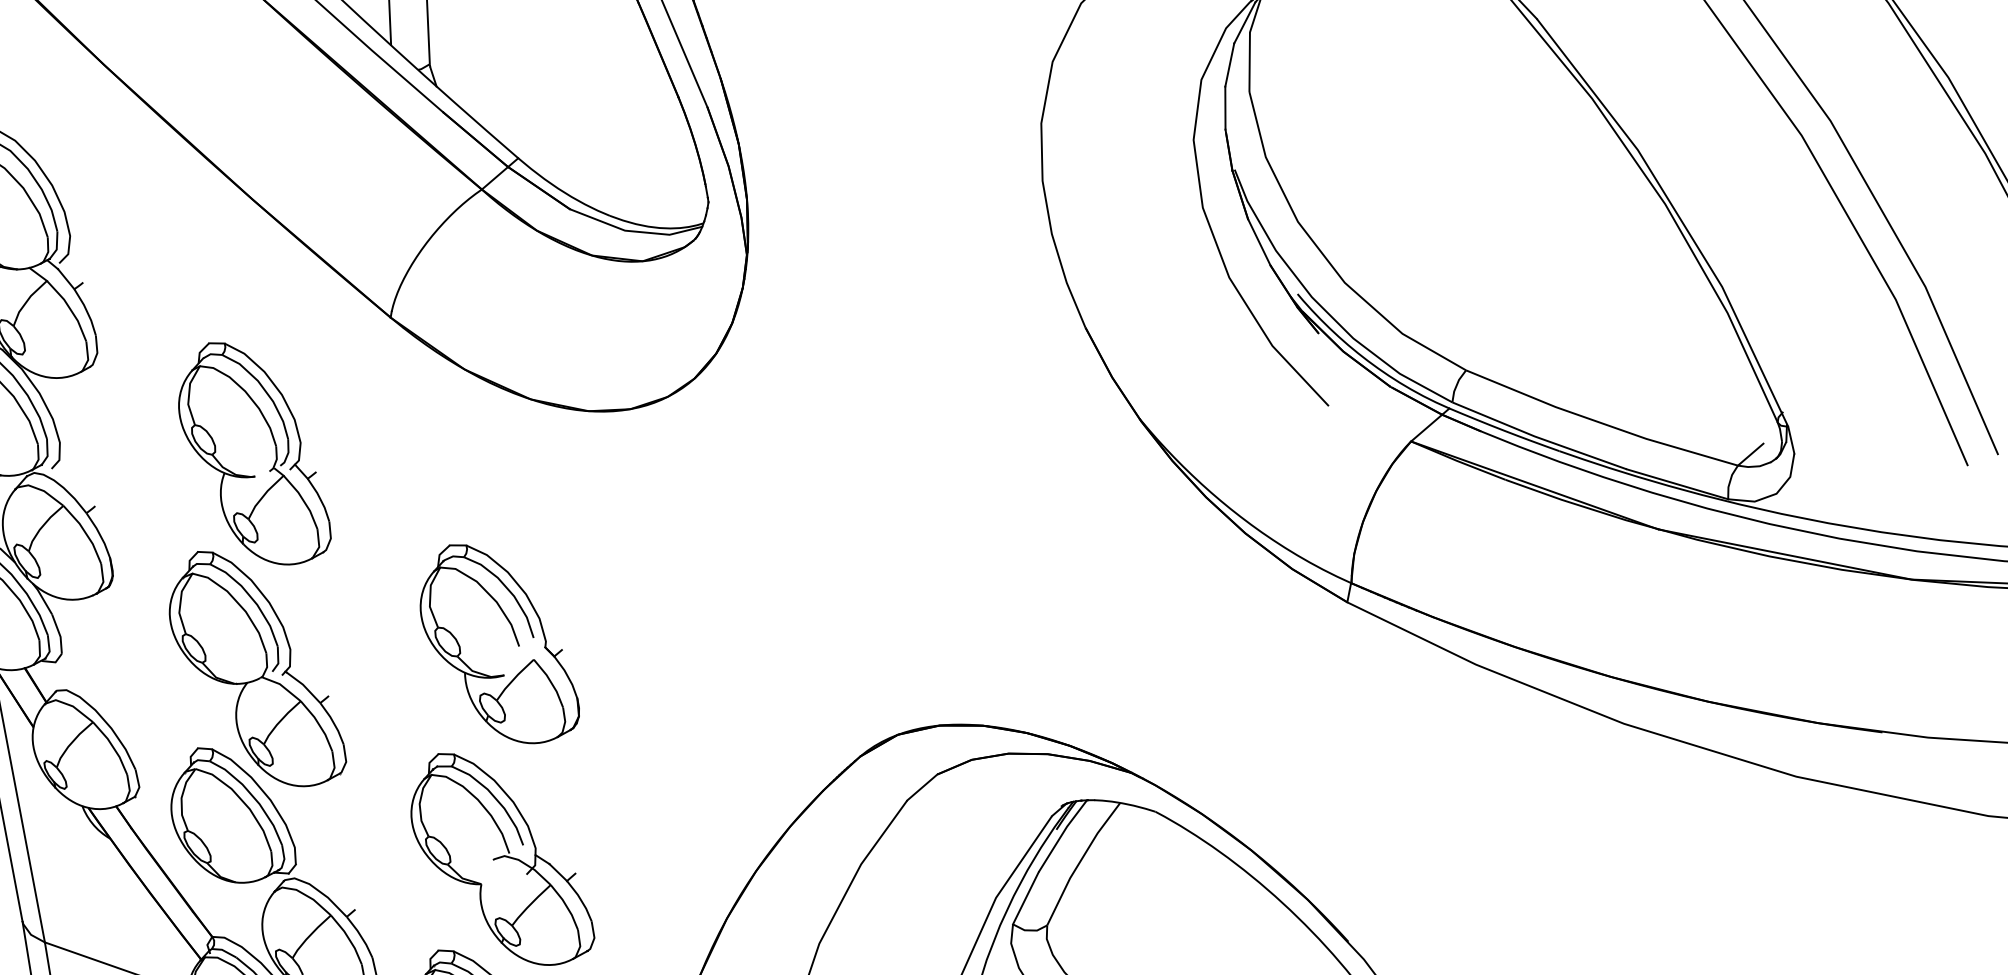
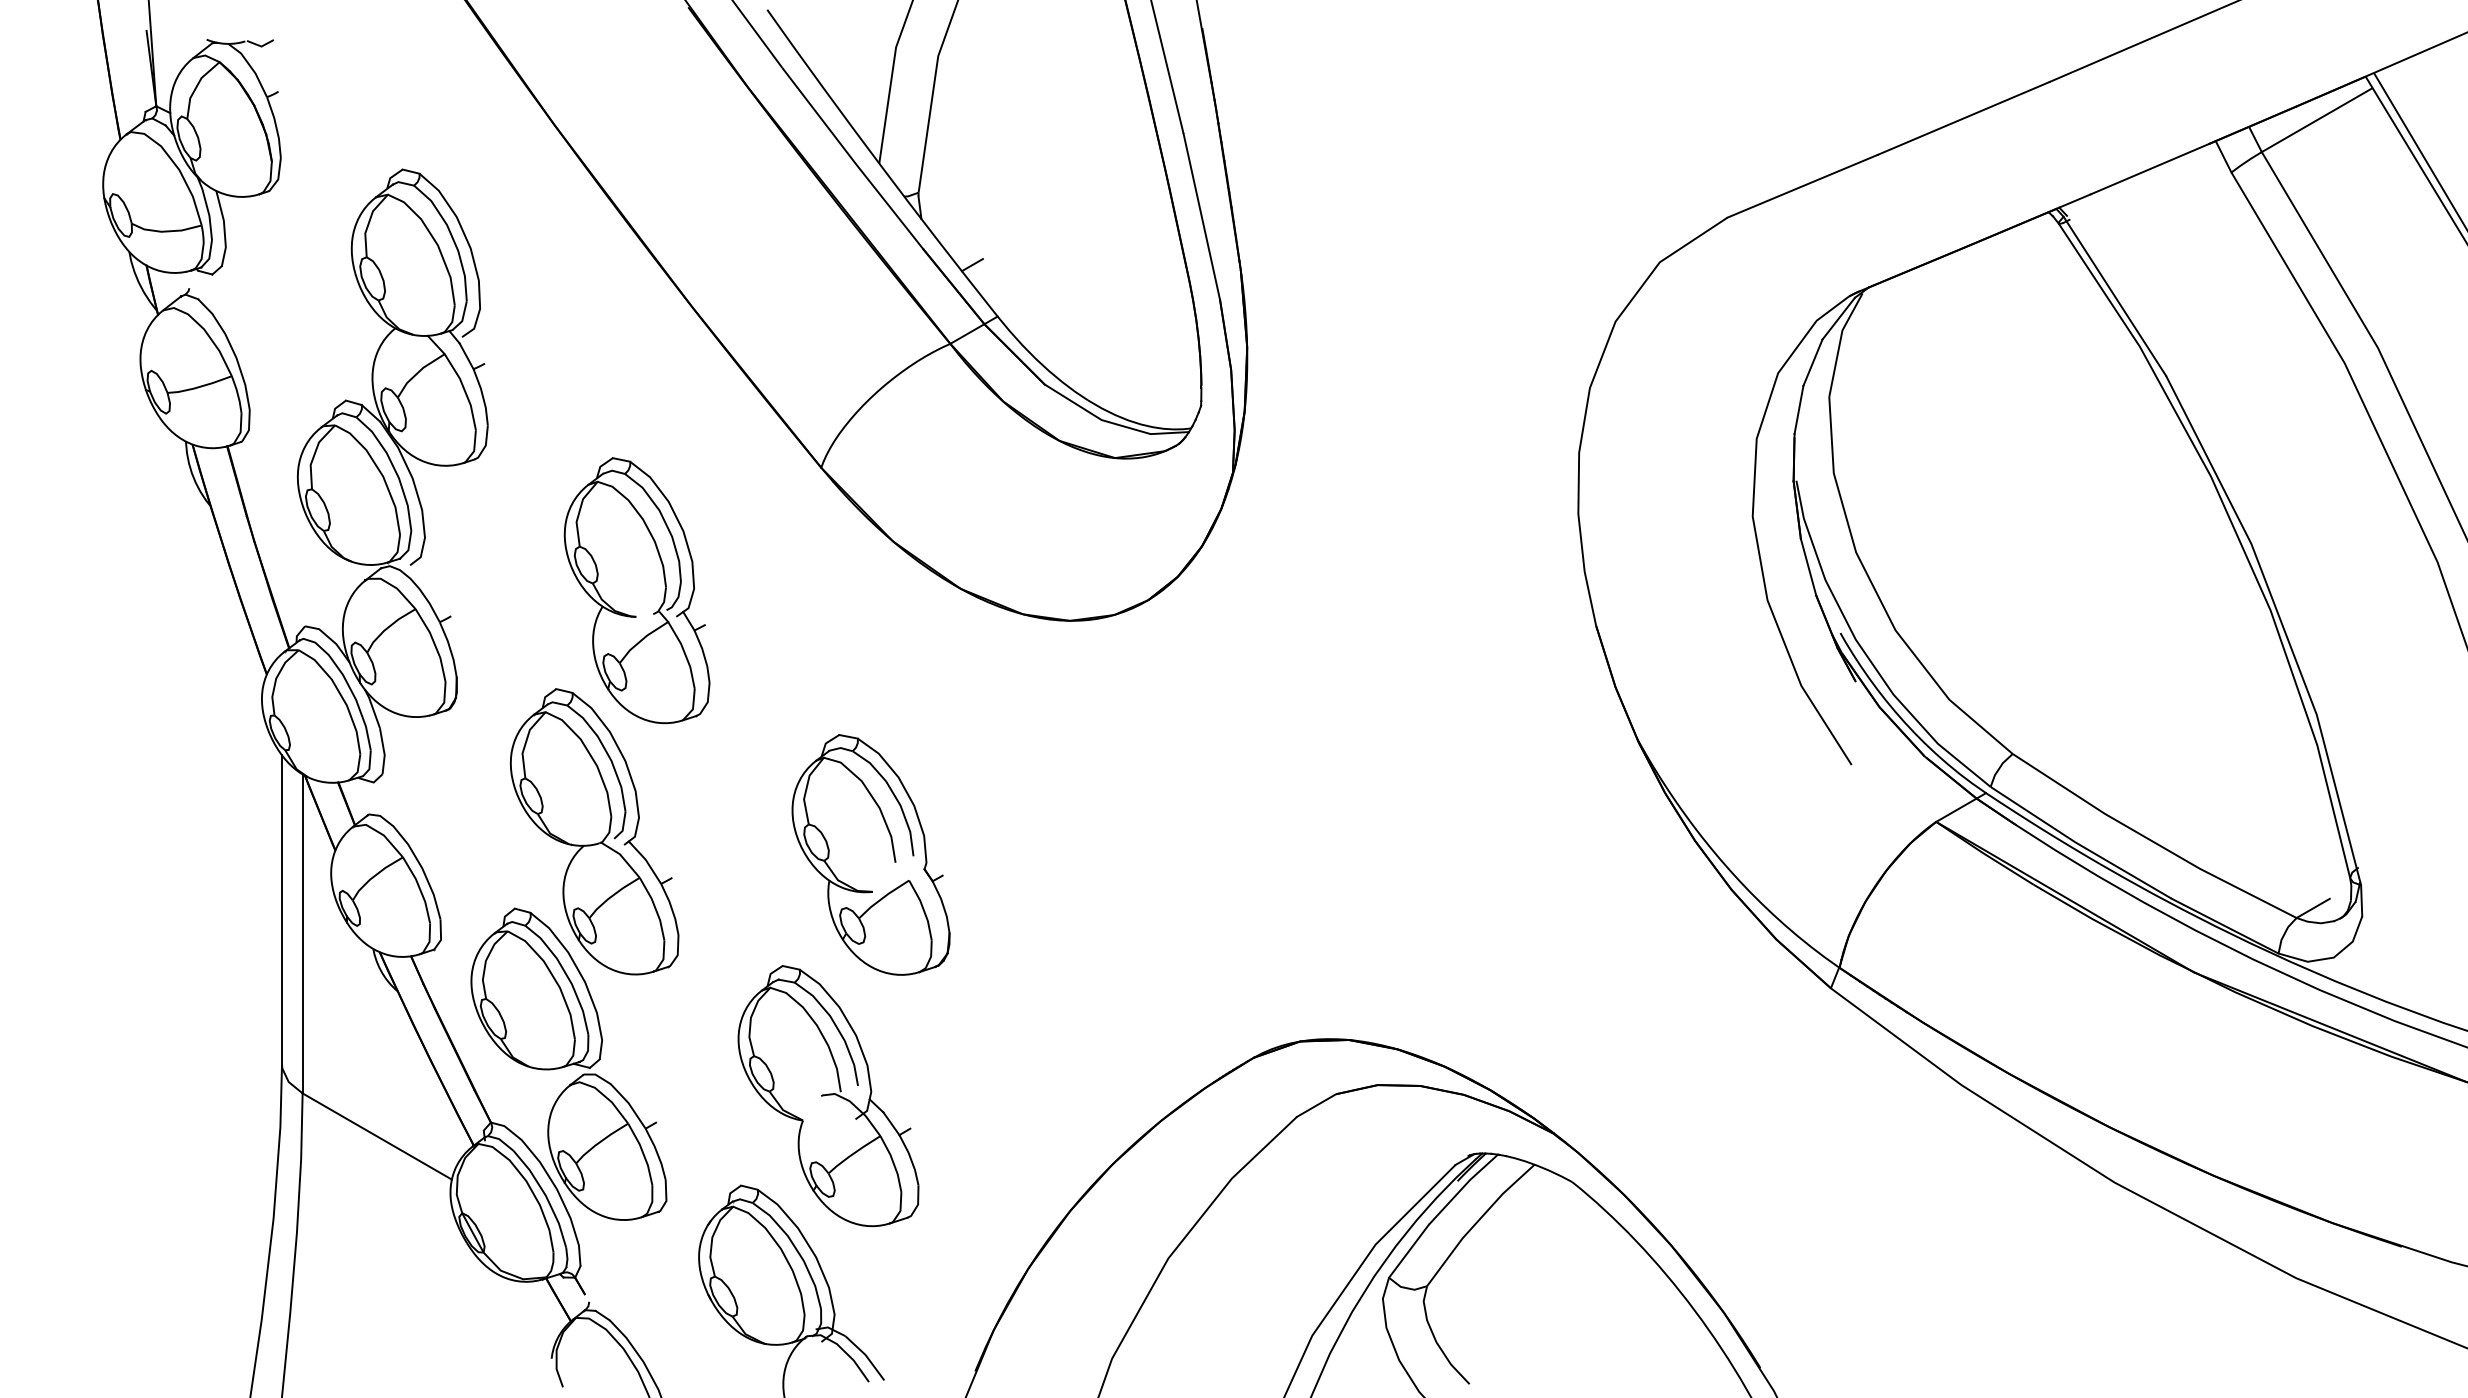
line: (487, 118) -> (971, 265), added

